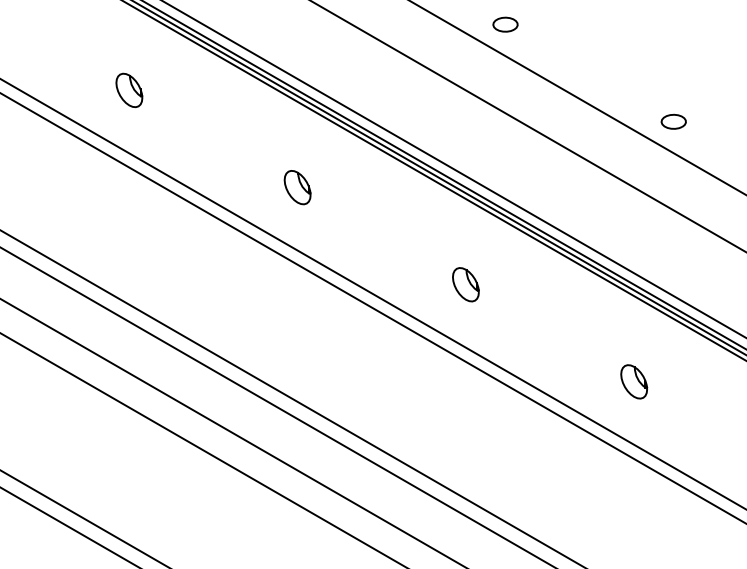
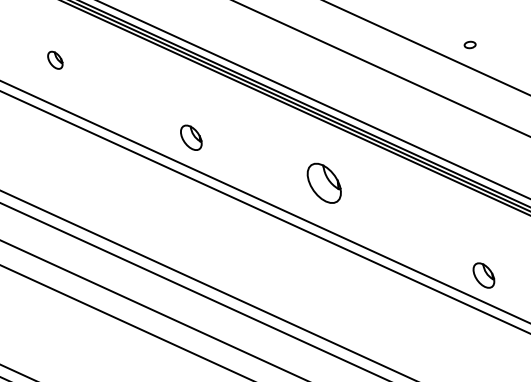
part: (129, 90) -> (55, 60), size x0.7
part: (673, 121) -> (470, 44), size x0.6
part: (297, 187) -> (191, 137), moved
part: (465, 284) -> (324, 183), size x1.6
part: (634, 381) -> (484, 275), moved

